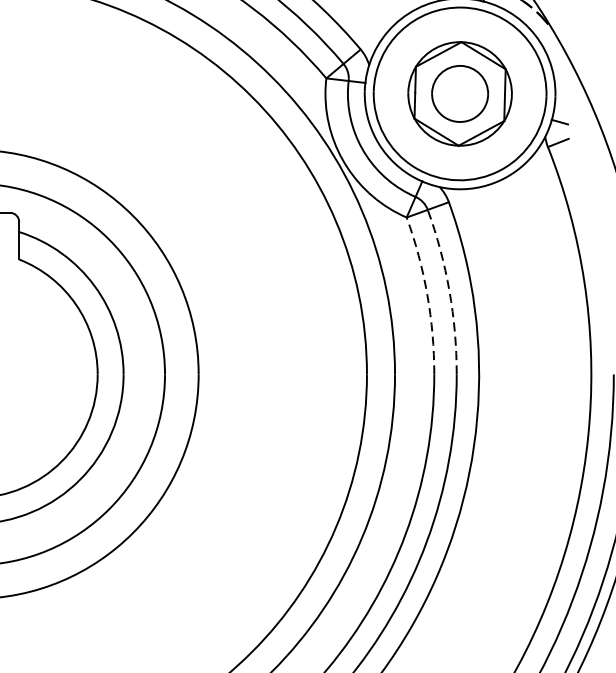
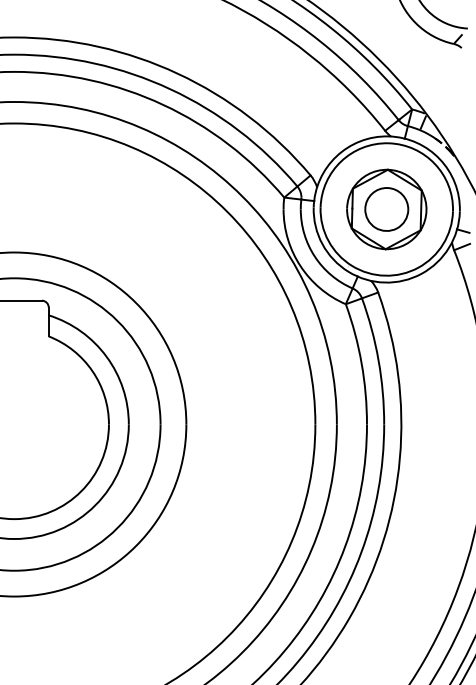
arc: (449, 290) -> (378, 360), dashed -> solid
arc: (427, 294) -> (361, 363), dashed -> solid

